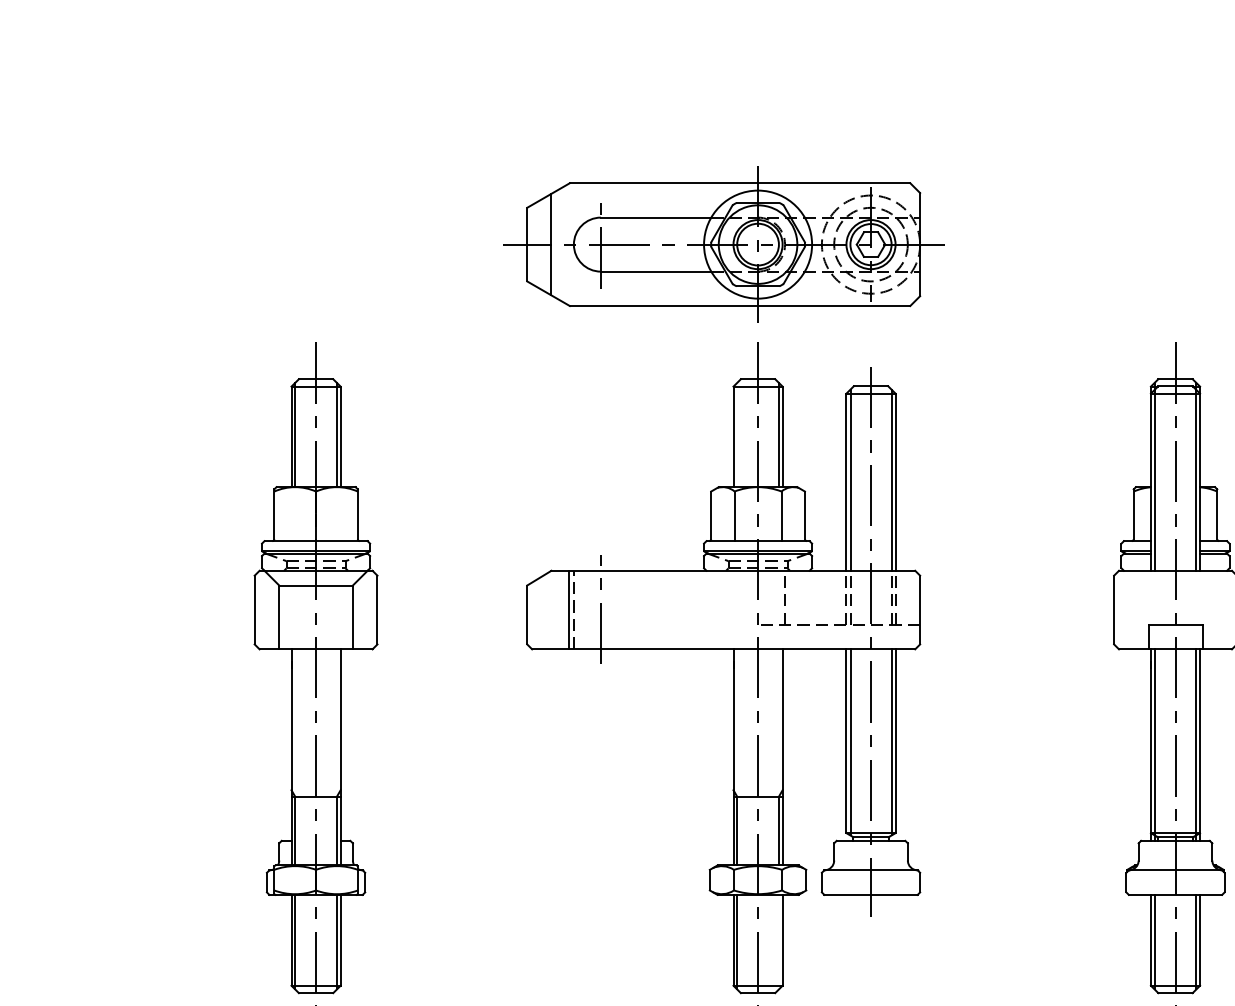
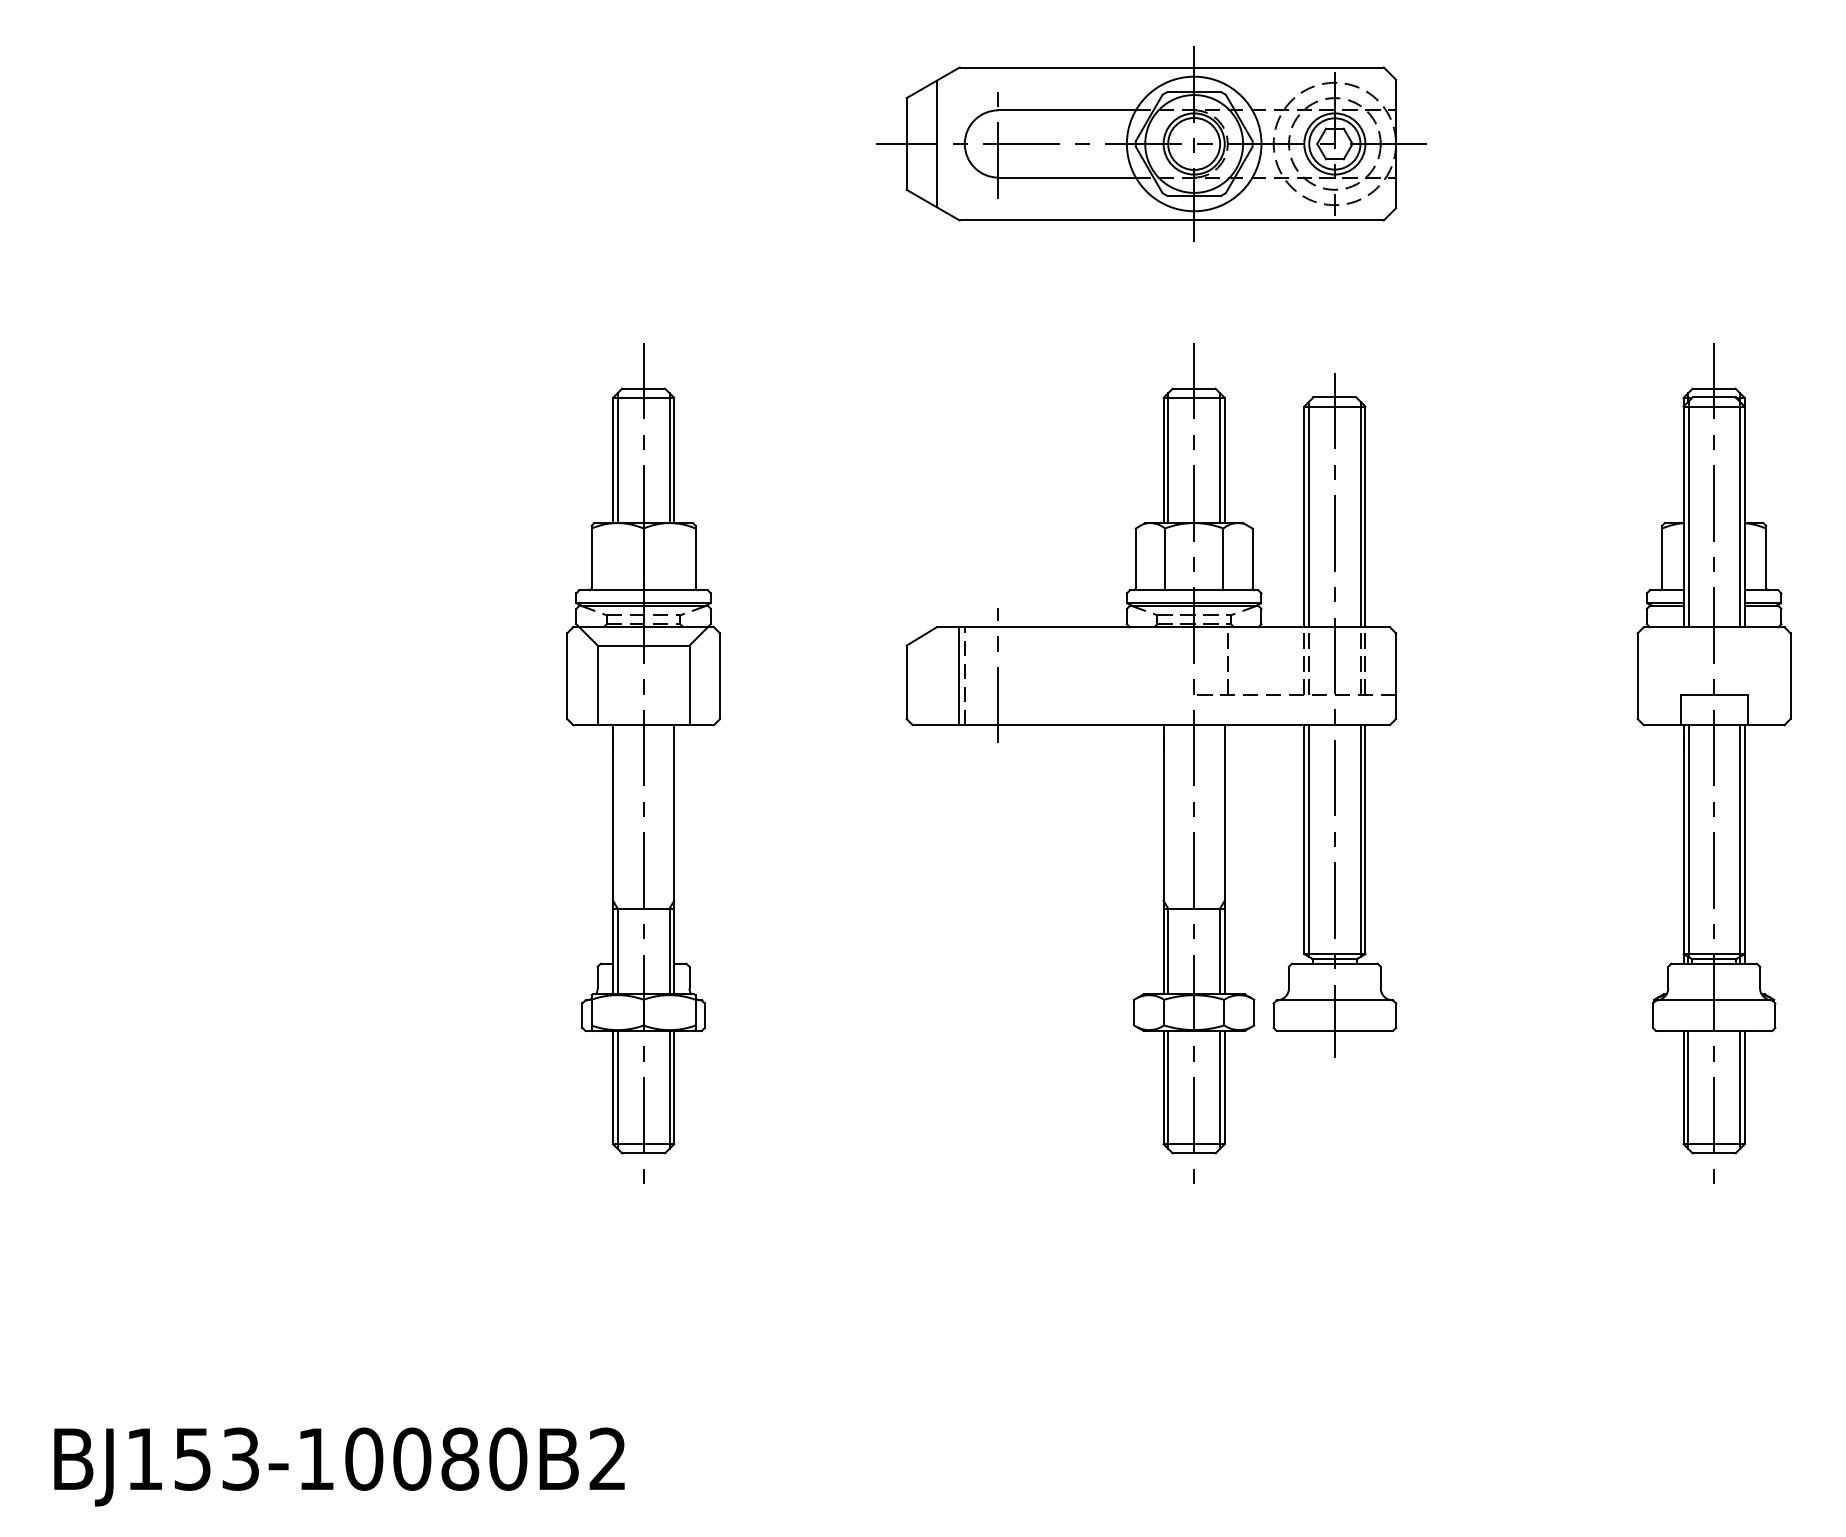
part: (723, 244) -> (1151, 143), moved
line: (737, 435) -> (1168, 458), added
line: (779, 941) -> (1220, 1089), added

